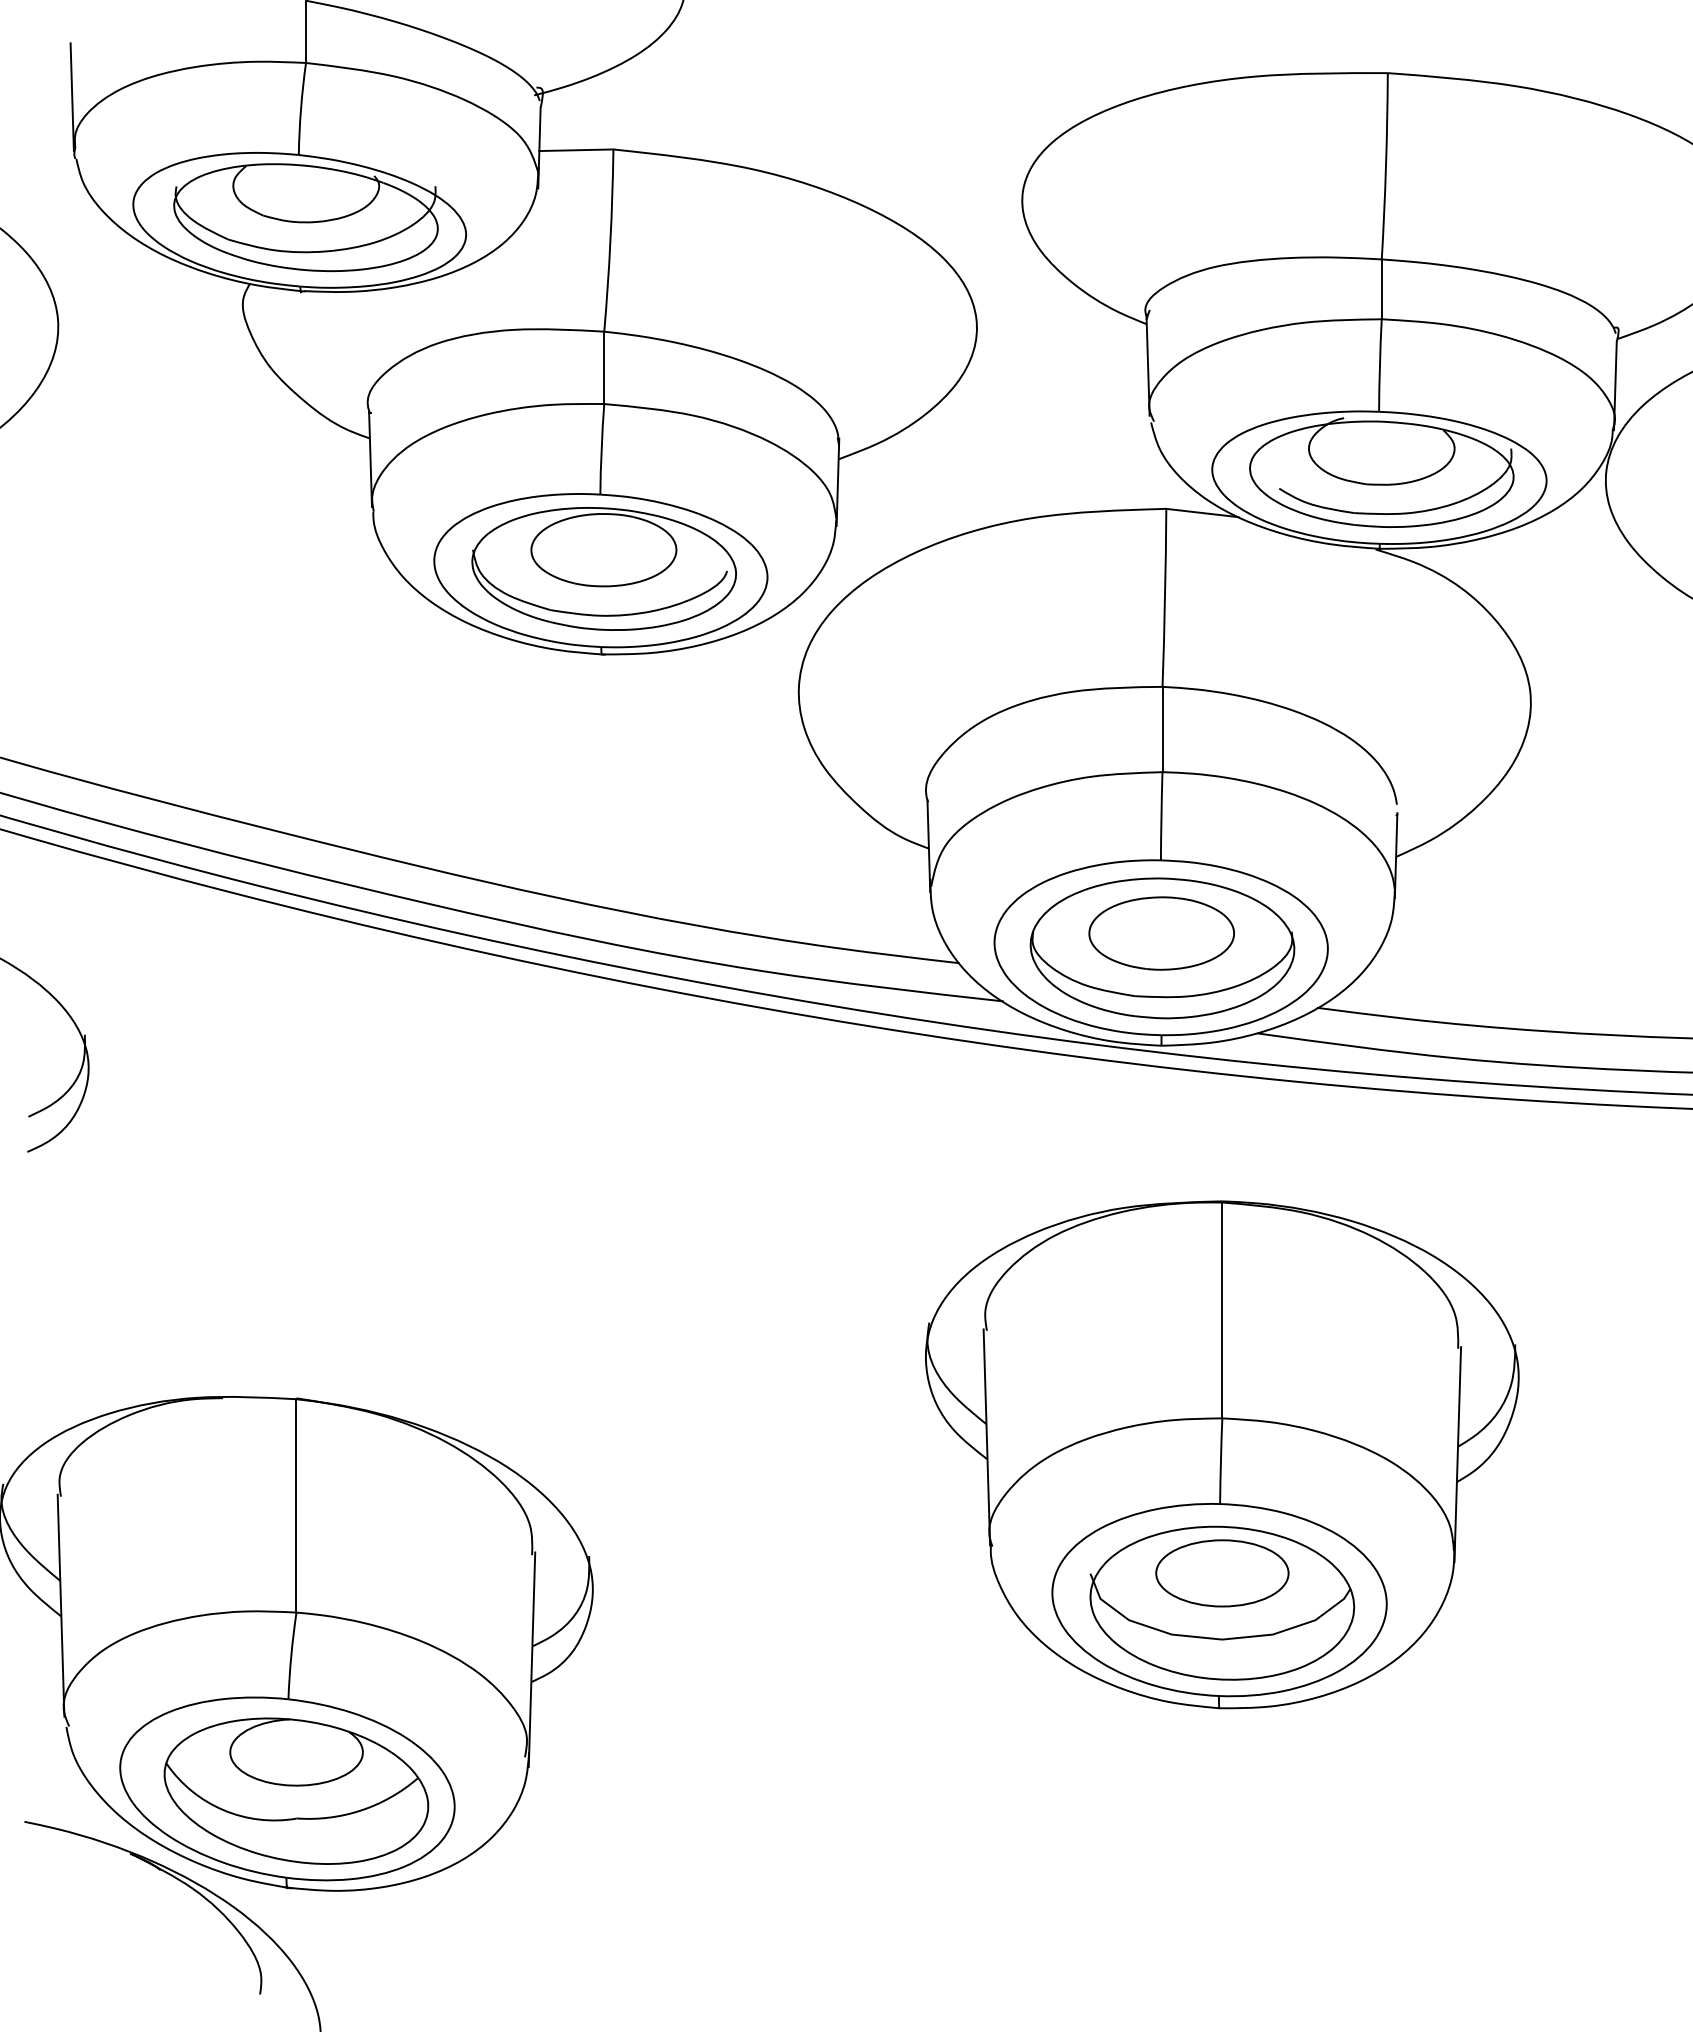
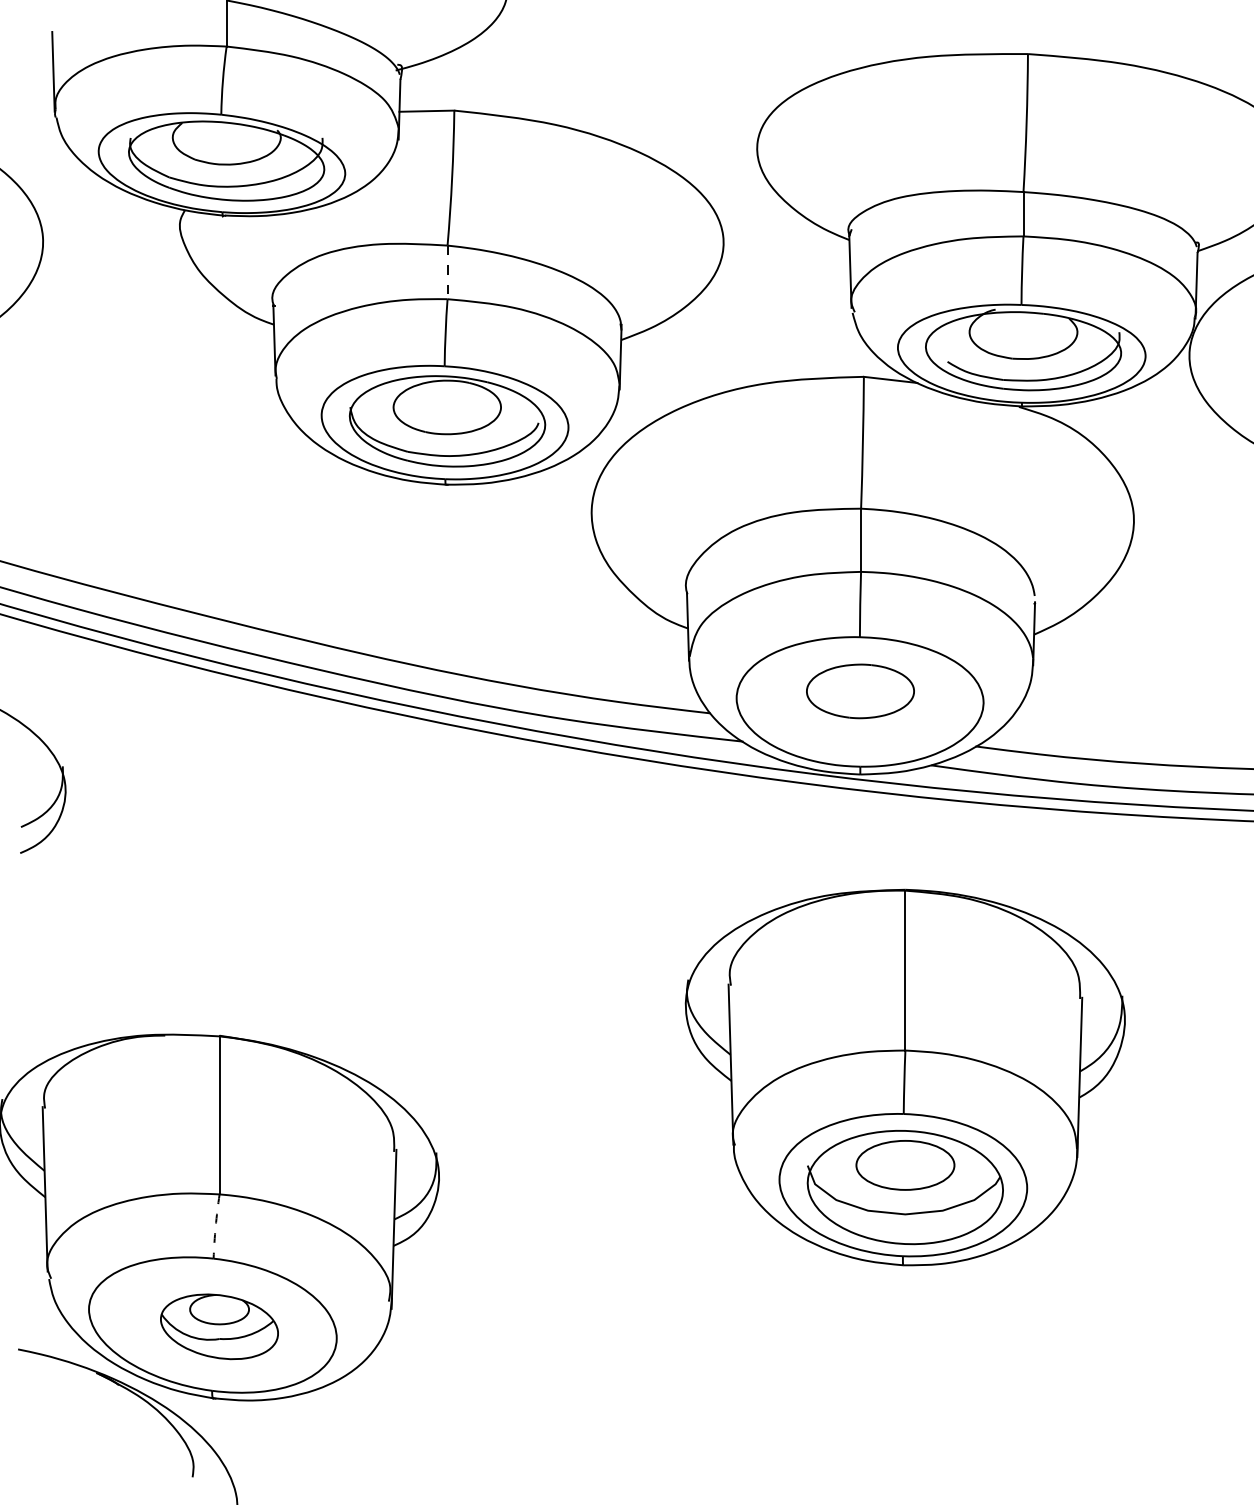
line: (604, 367) -> (447, 272), solid -> dashed
part: (1161, 948) -> (860, 702), removed
arc: (290, 1655) -> (215, 1226), solid -> dashed
part: (296, 1790) -> (219, 1326), size x0.6

